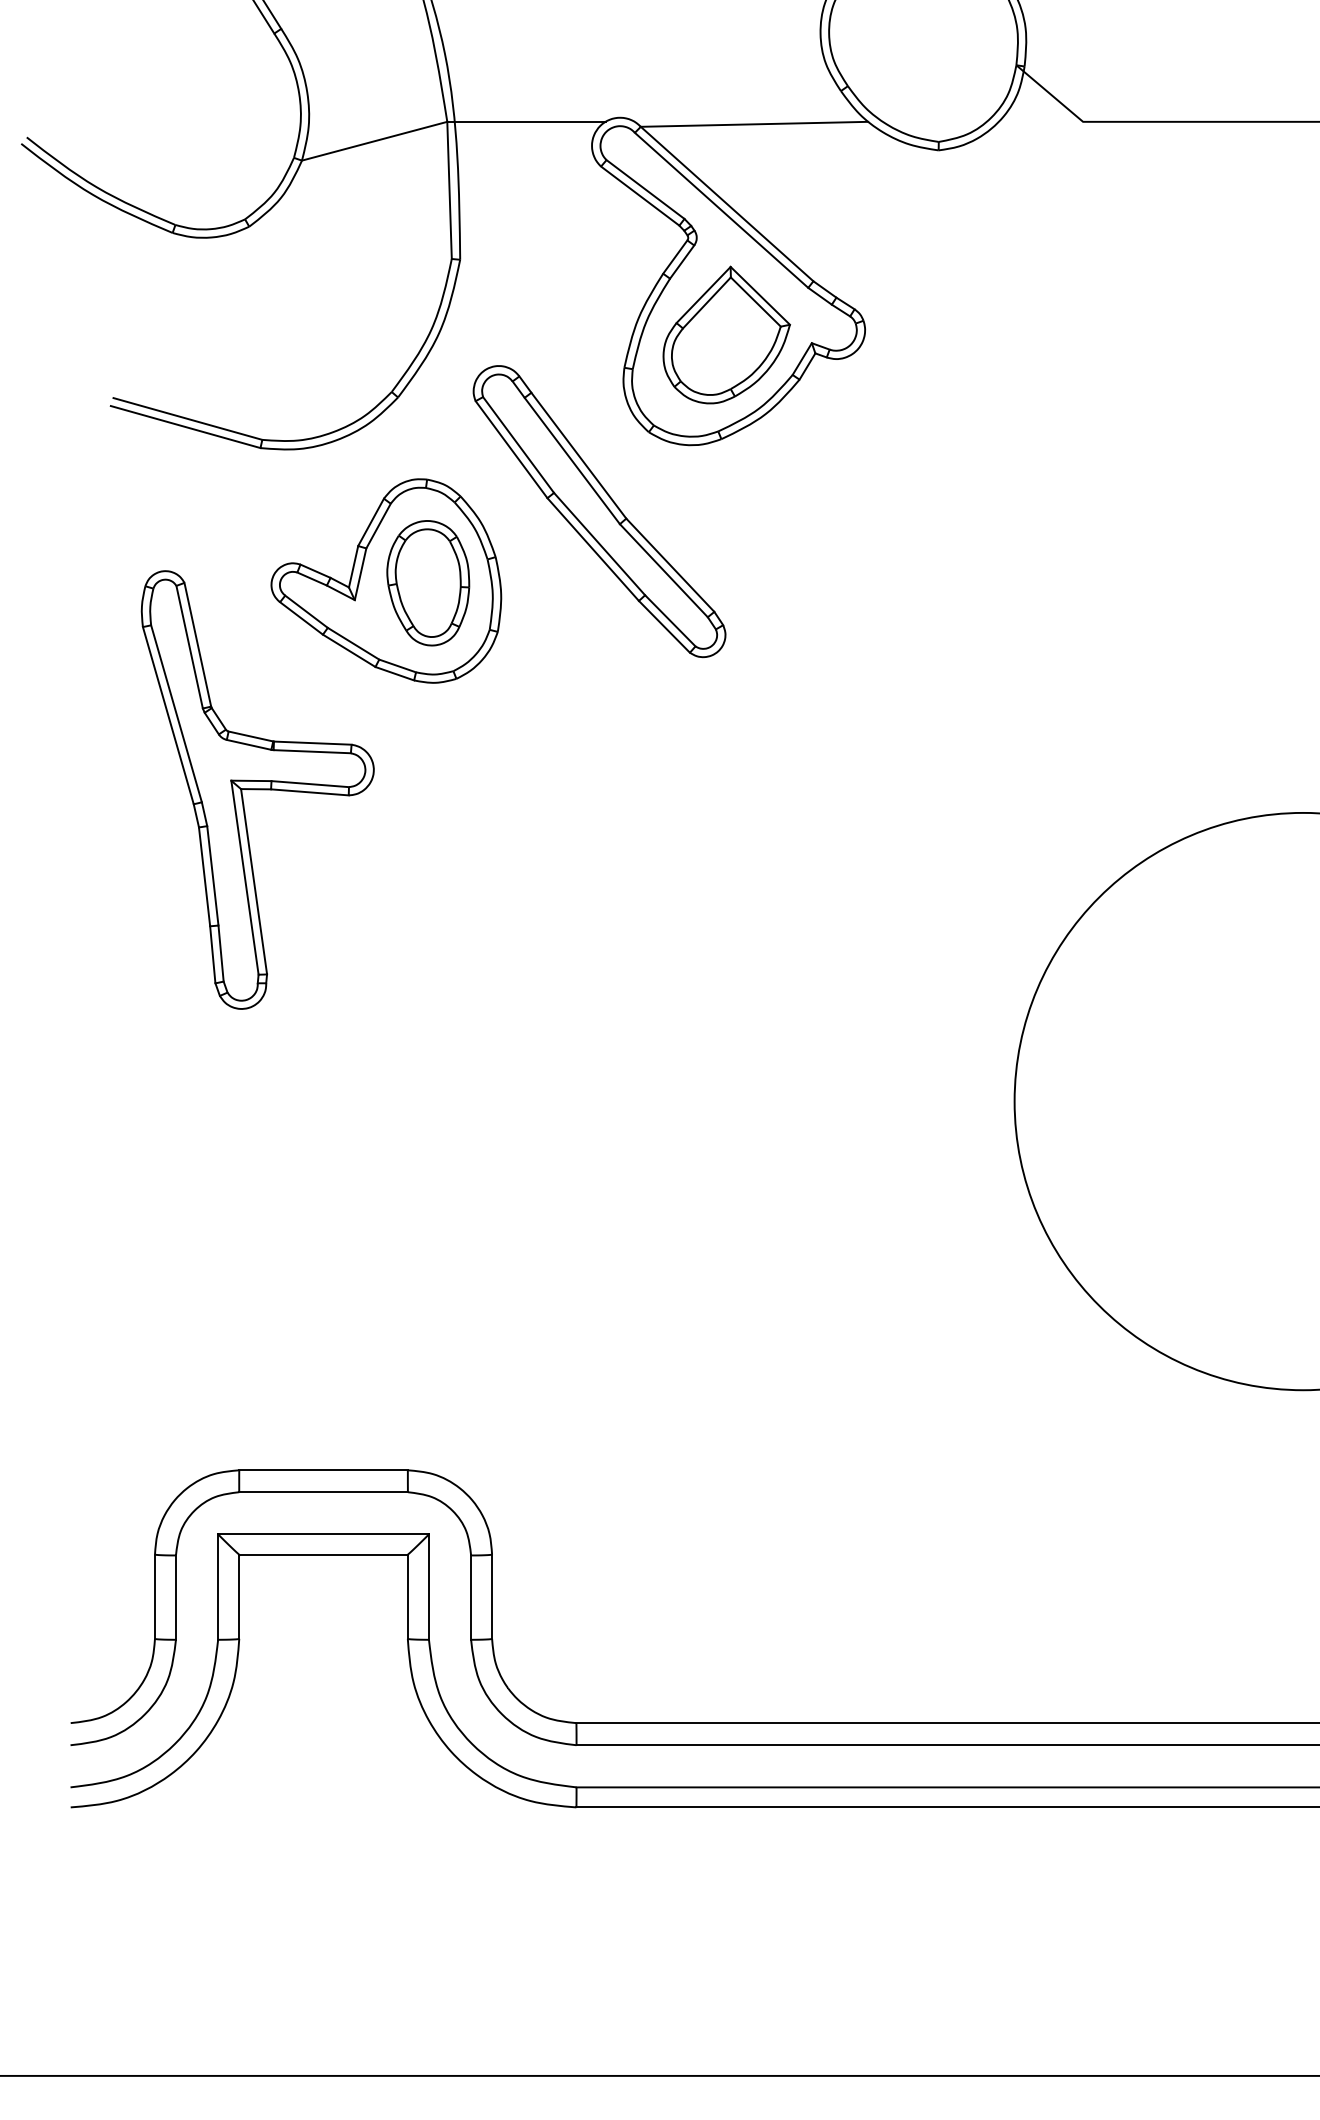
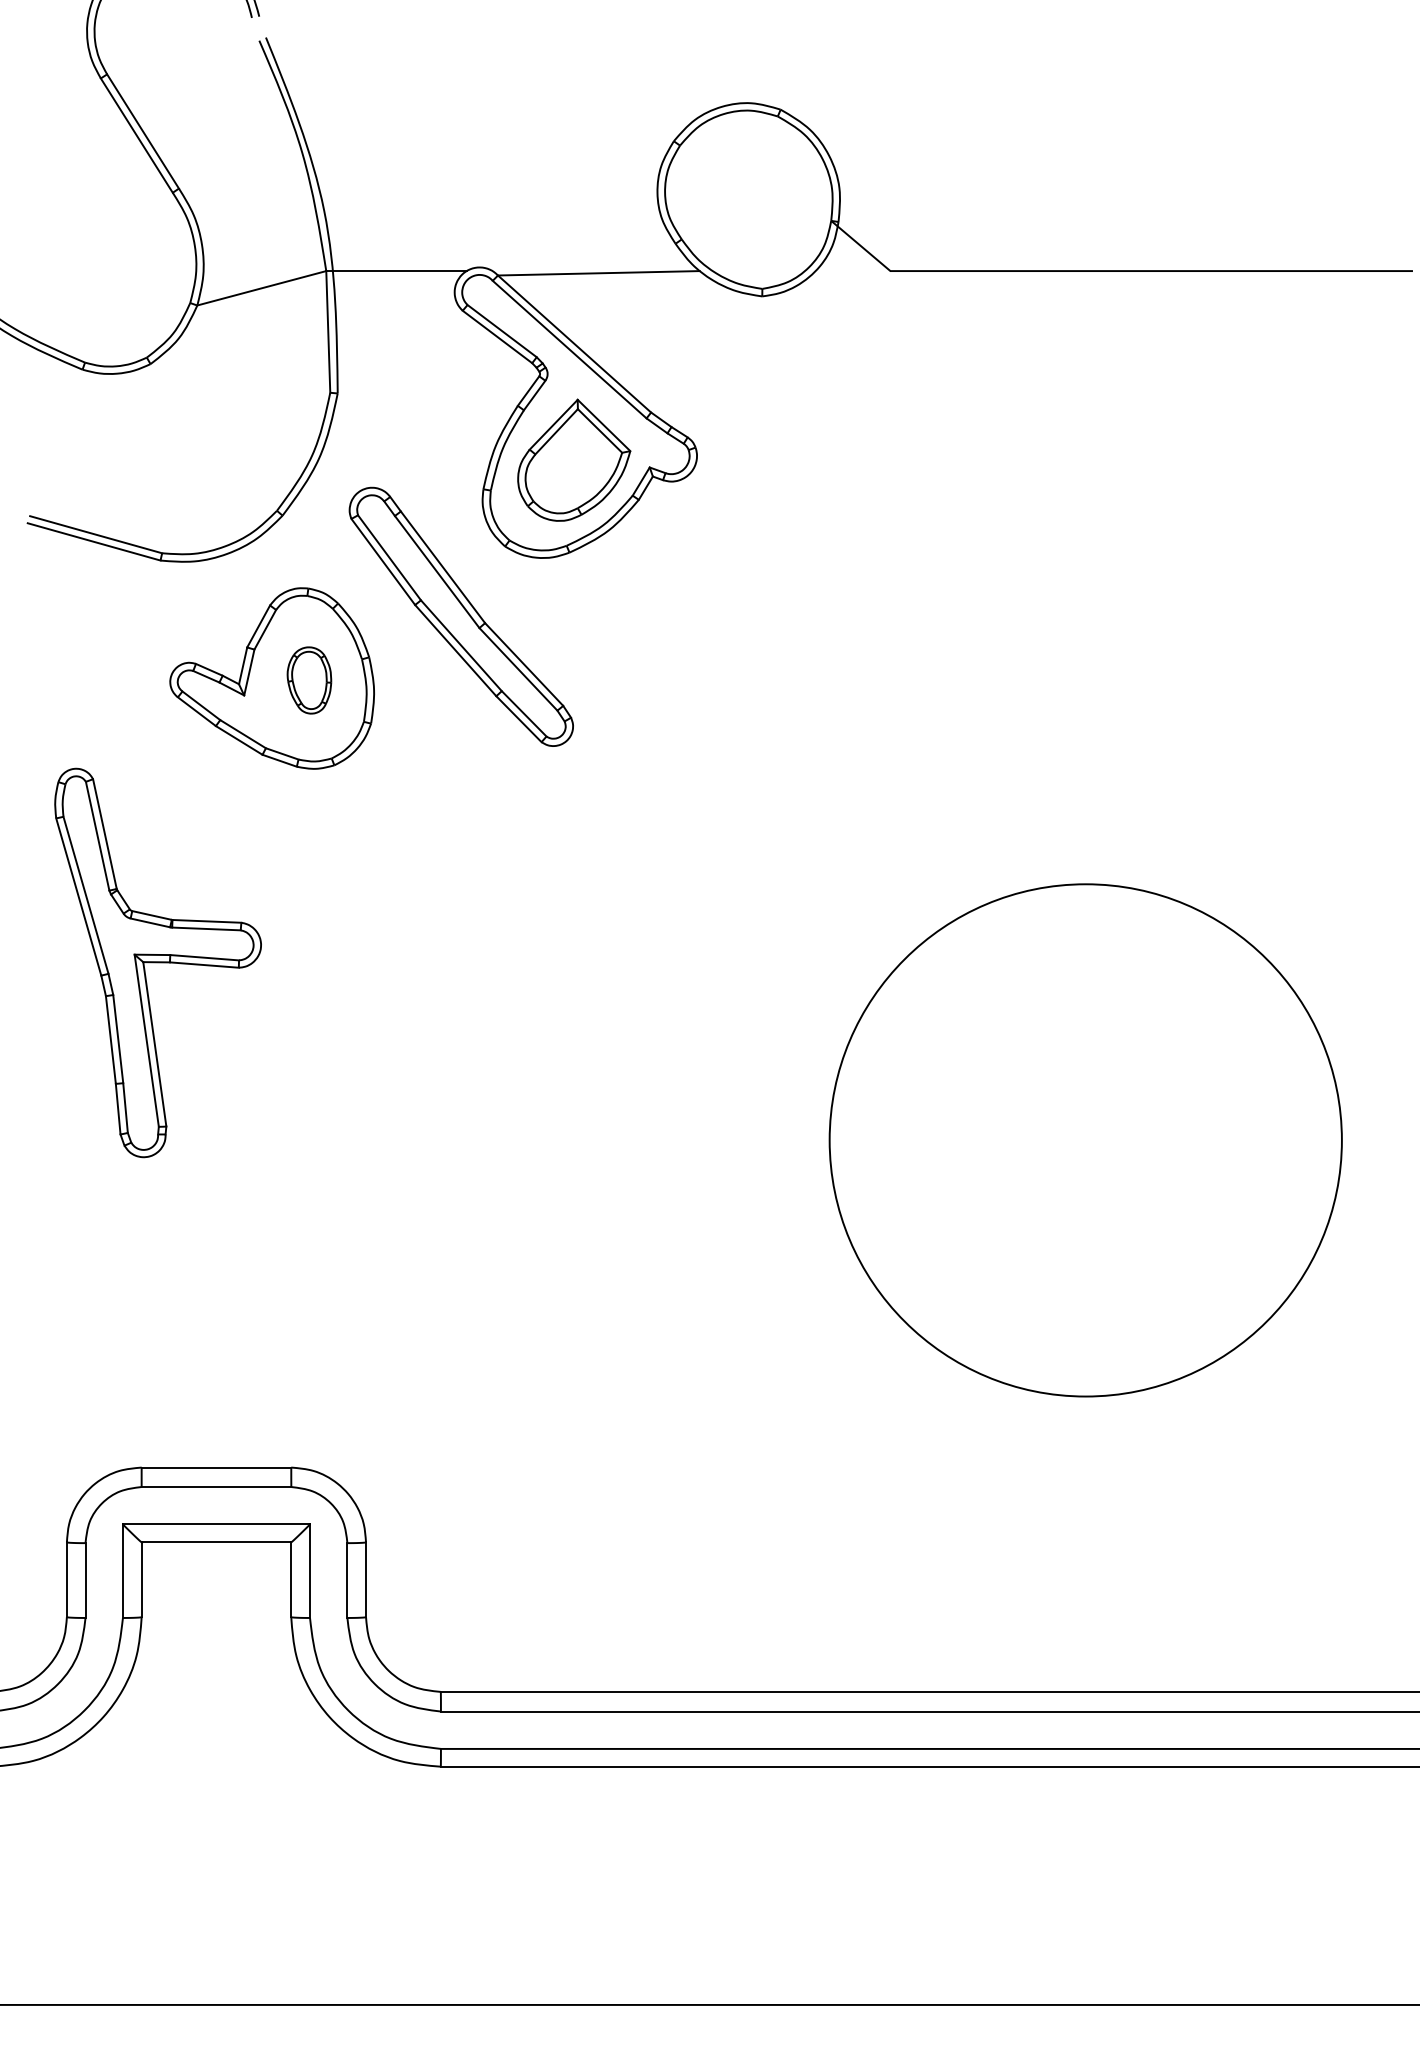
part: (428, 583) -> (309, 680), size x0.6
part: (257, 789) -> (157, 962), moved

